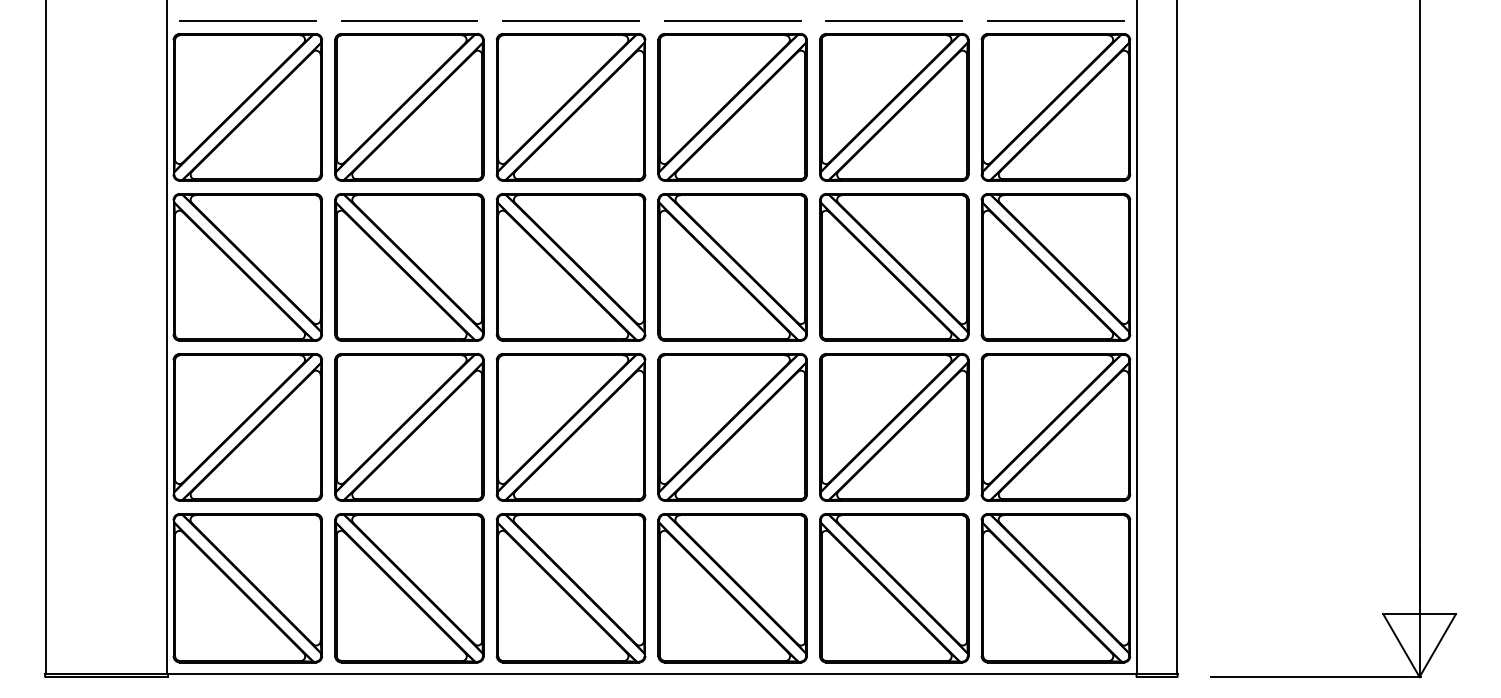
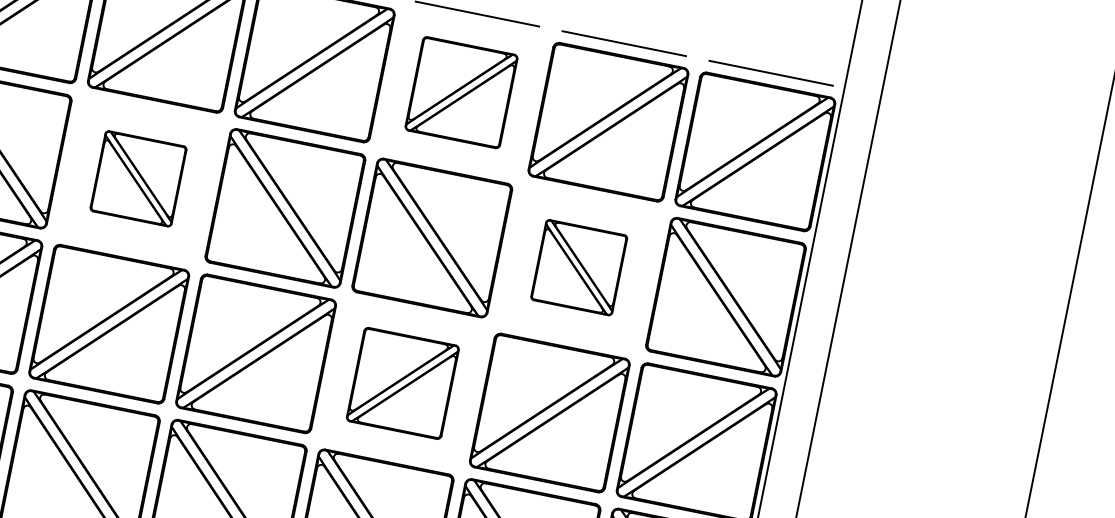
part: (732, 107) -> (461, 92), size x0.7
part: (409, 267) -> (138, 178), size x0.6
part: (894, 267) -> (579, 267), size x0.6
part: (732, 427) -> (402, 383), size x0.7

